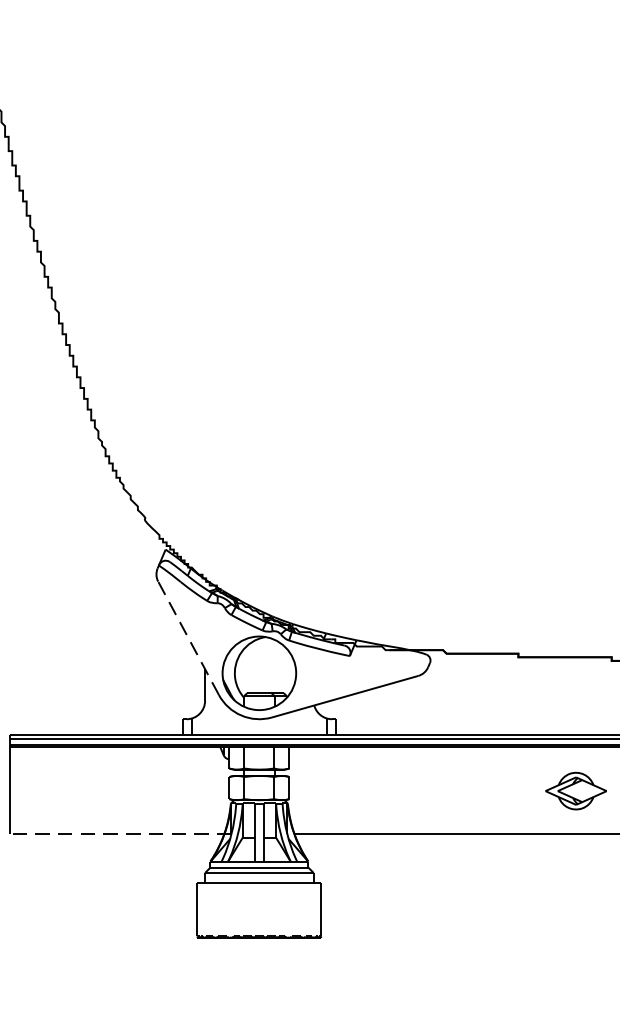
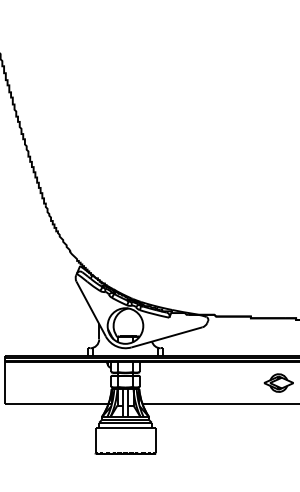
line: (187, 637) -> (90, 308), dashed -> solid
line: (121, 833) -> (58, 403), dashed -> solid

